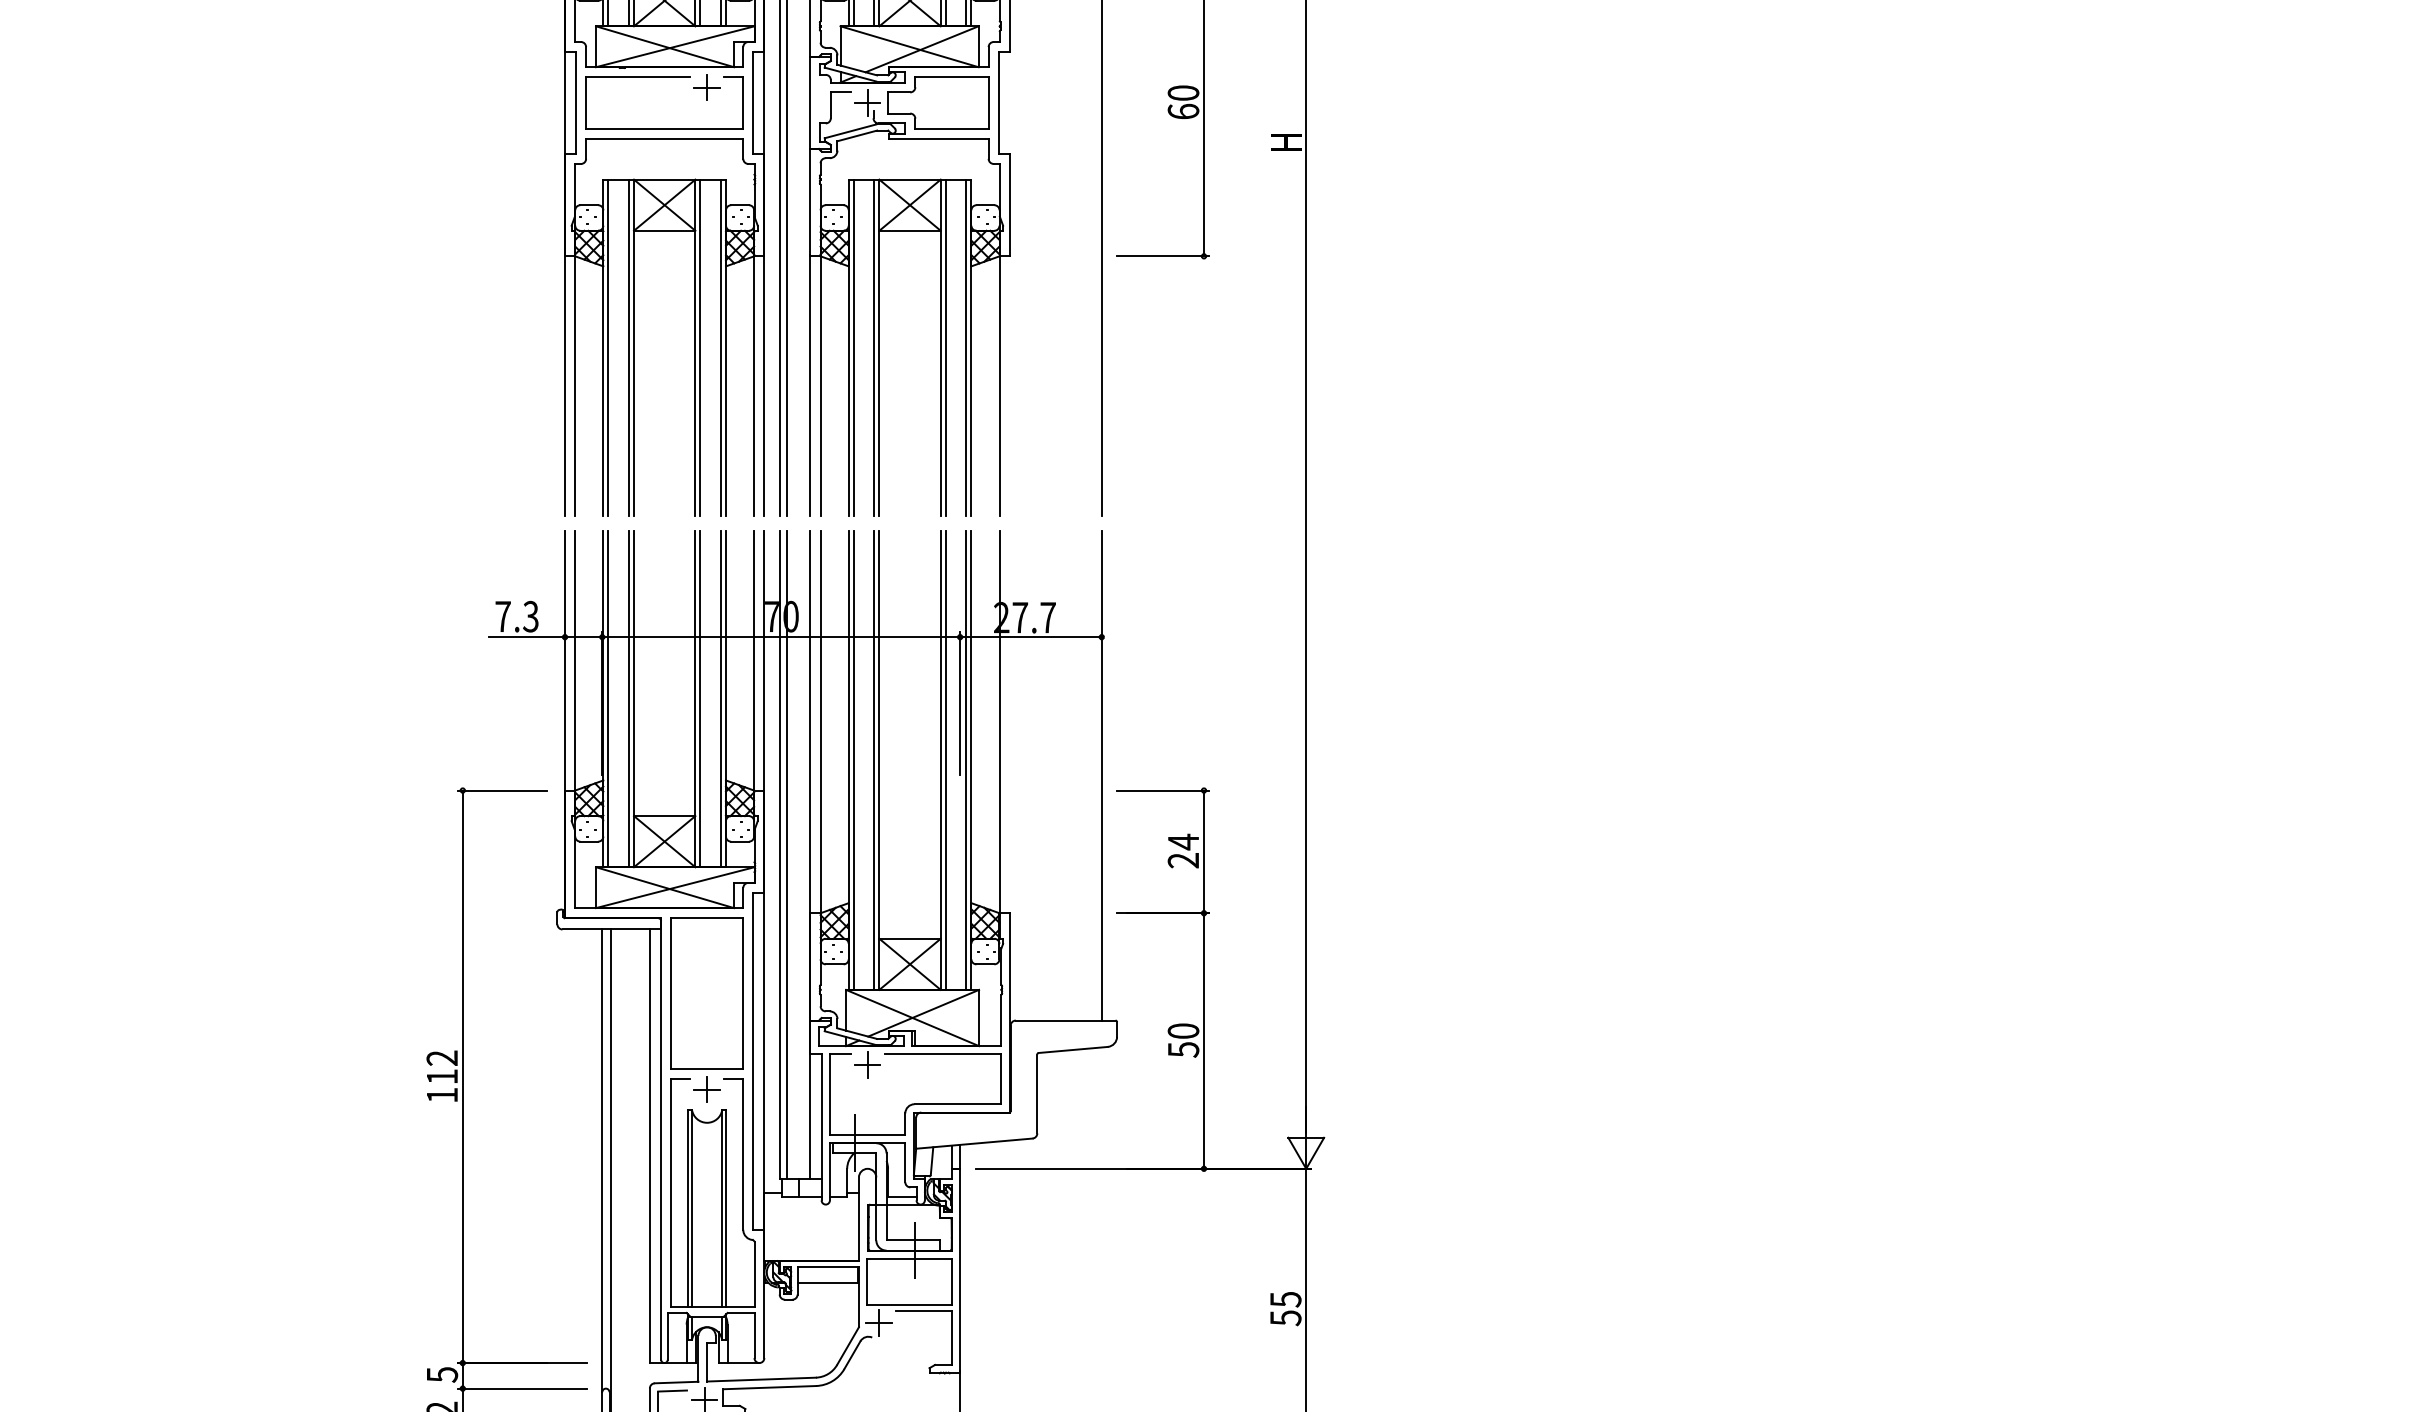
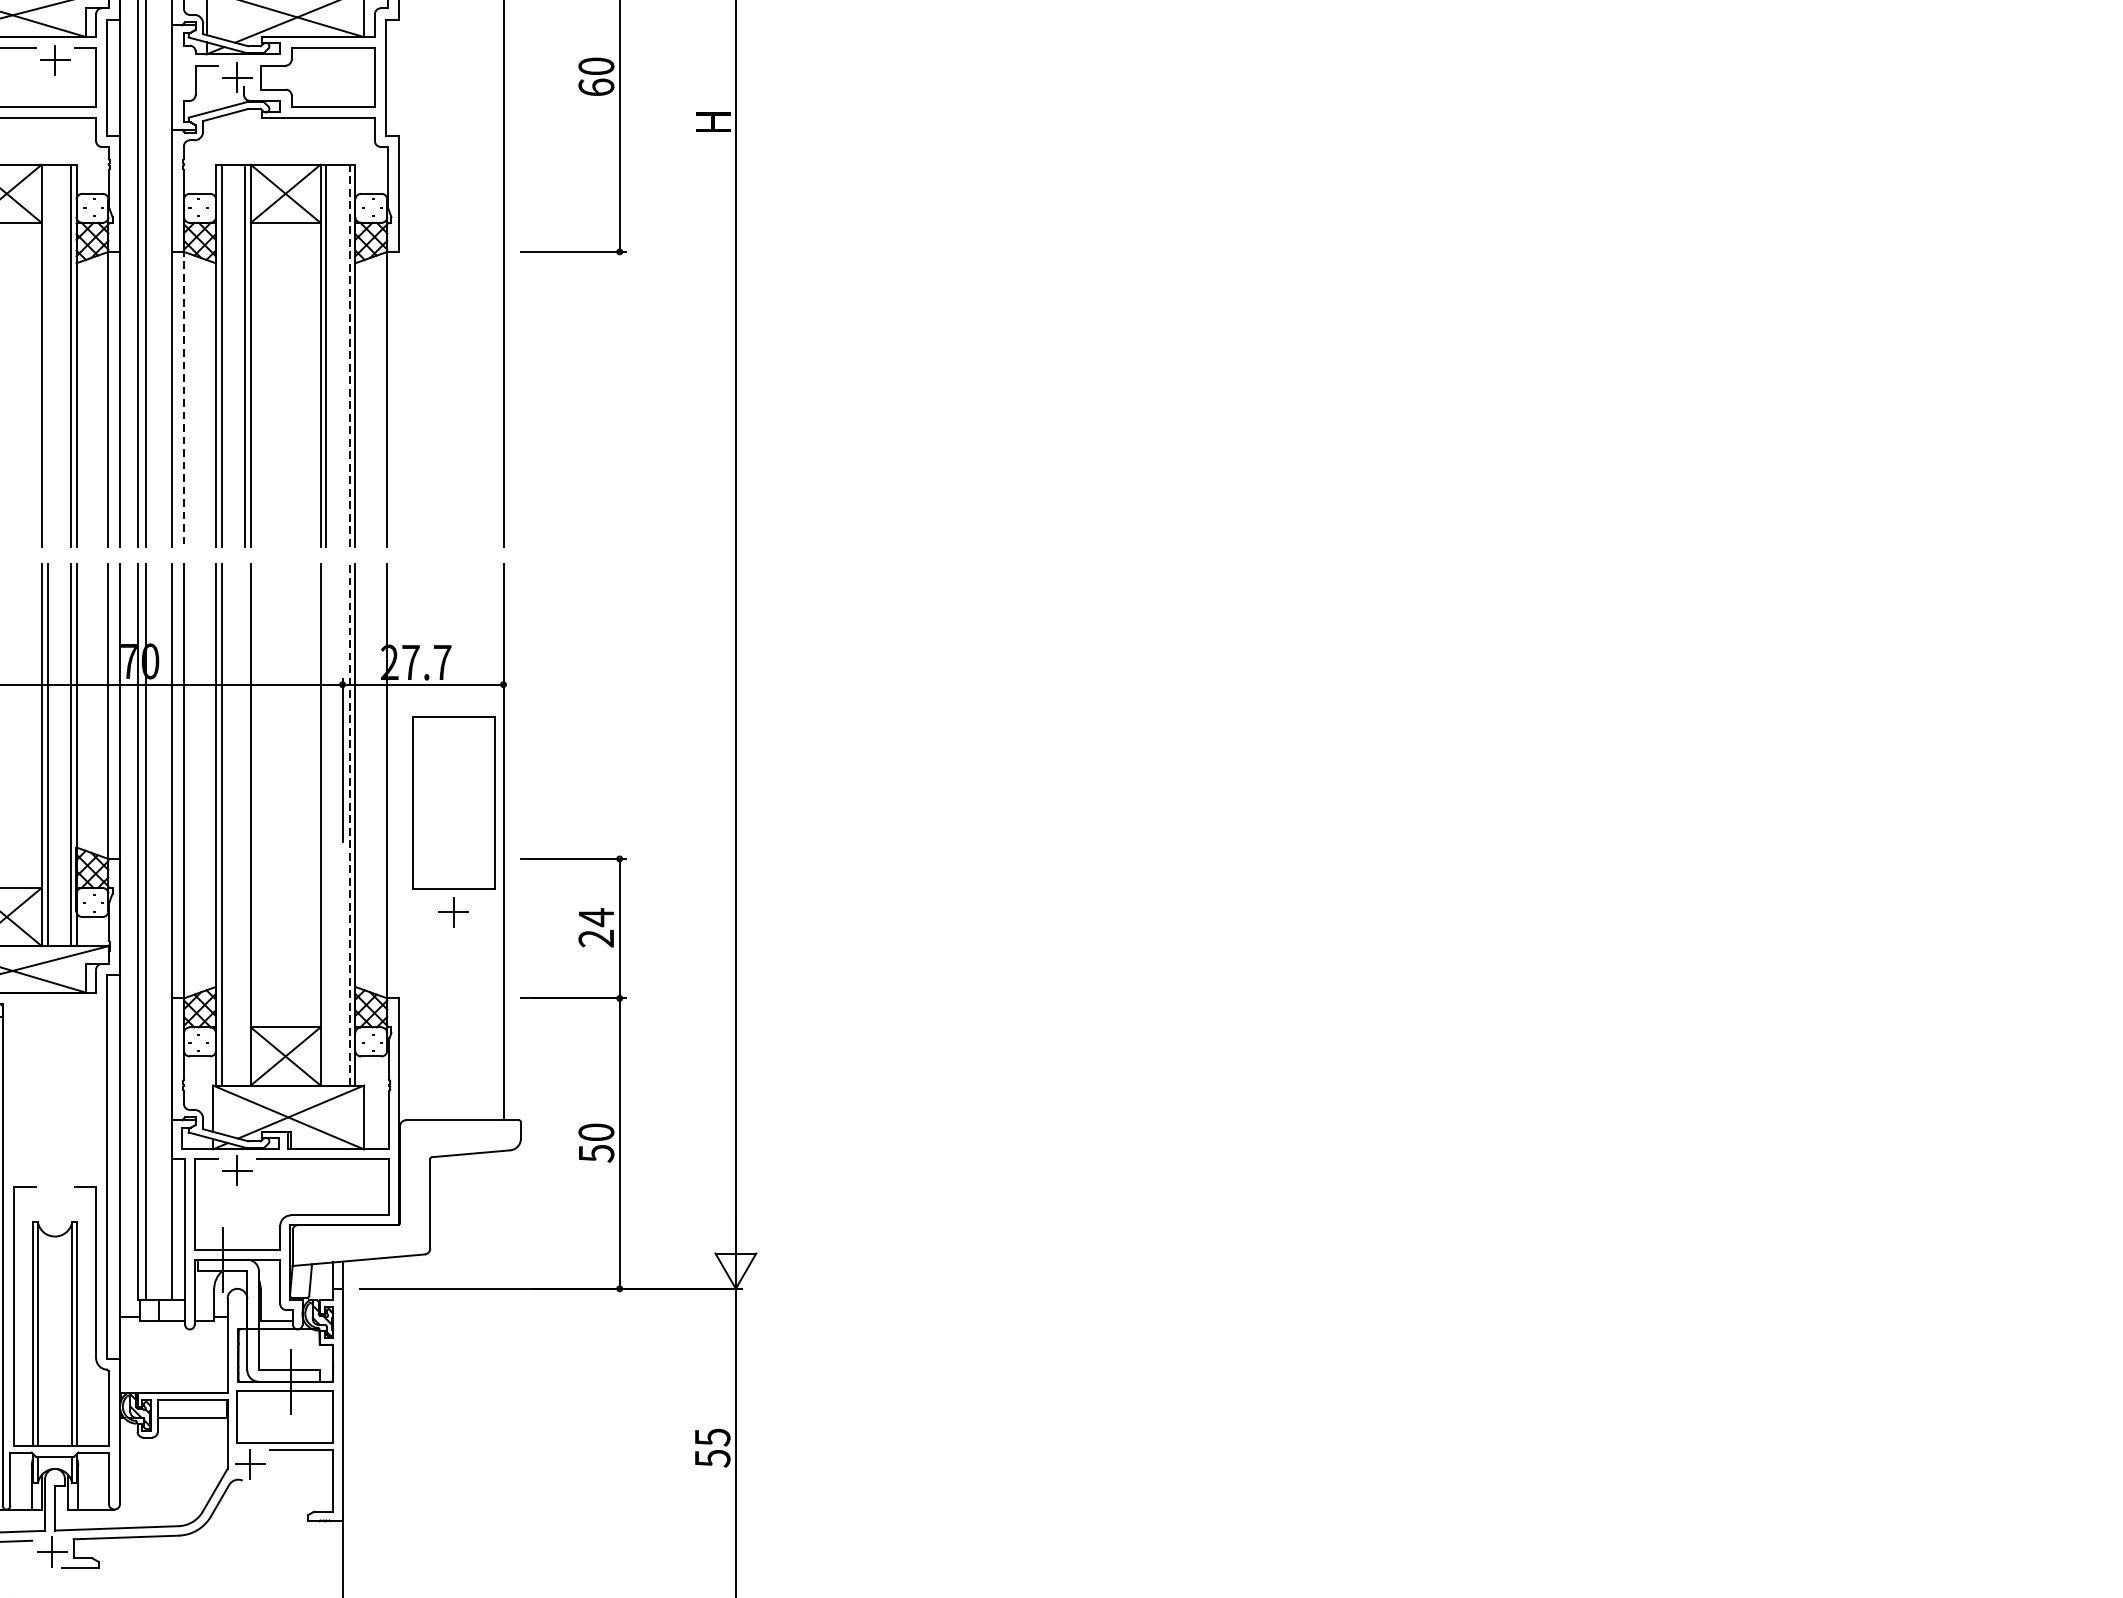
line: (700, 347) -> (47, 355), removed
line: (966, 347) -> (349, 355), solid -> dashed
line: (820, 384) -> (183, 397), solid -> dashed
line: (874, 760) -> (245, 824), removed
line: (945, 760) -> (325, 824), removed
line: (966, 760) -> (349, 824), solid -> dashed
part: (706, 1009) -> (453, 821), moved

